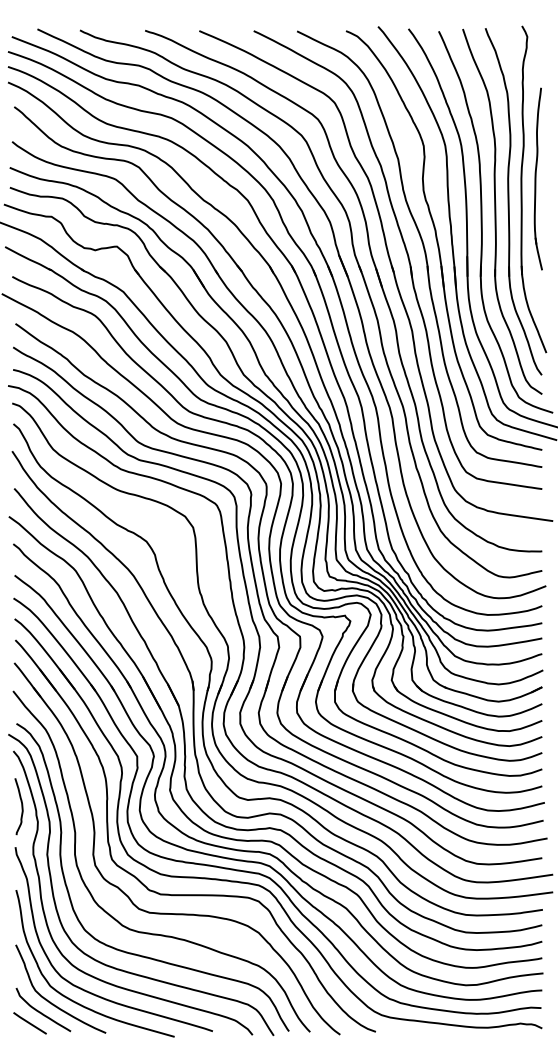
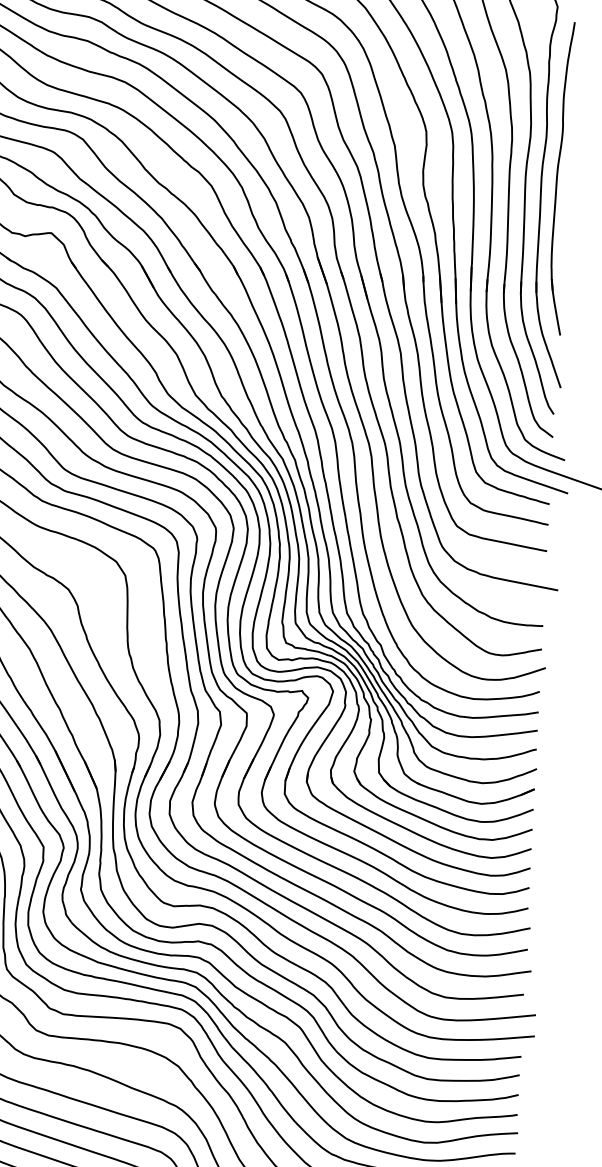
part: (538, 178) -> (562, 177), size x1.43

